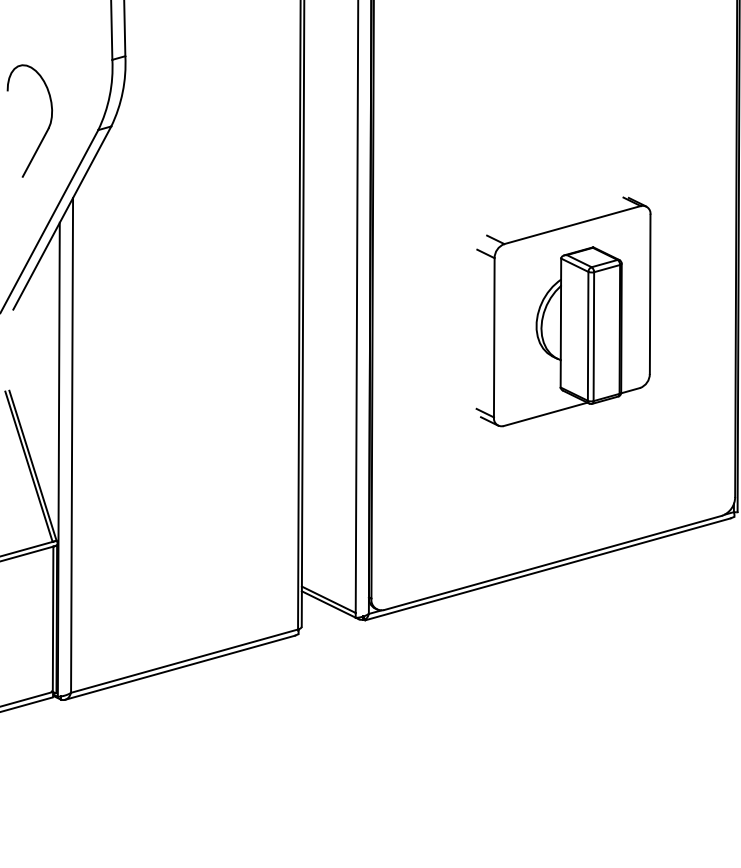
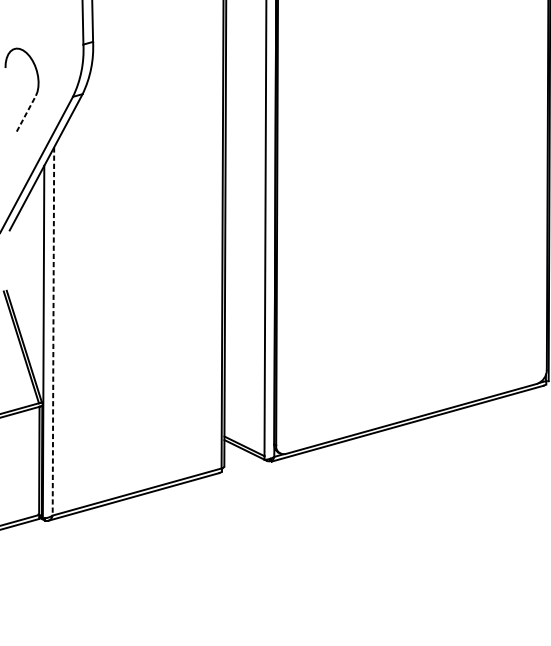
line: (35, 152) -> (26, 113), solid -> dashed
part: (563, 311) -> (419, 231), removed
line: (72, 445) -> (53, 331), solid -> dashed

